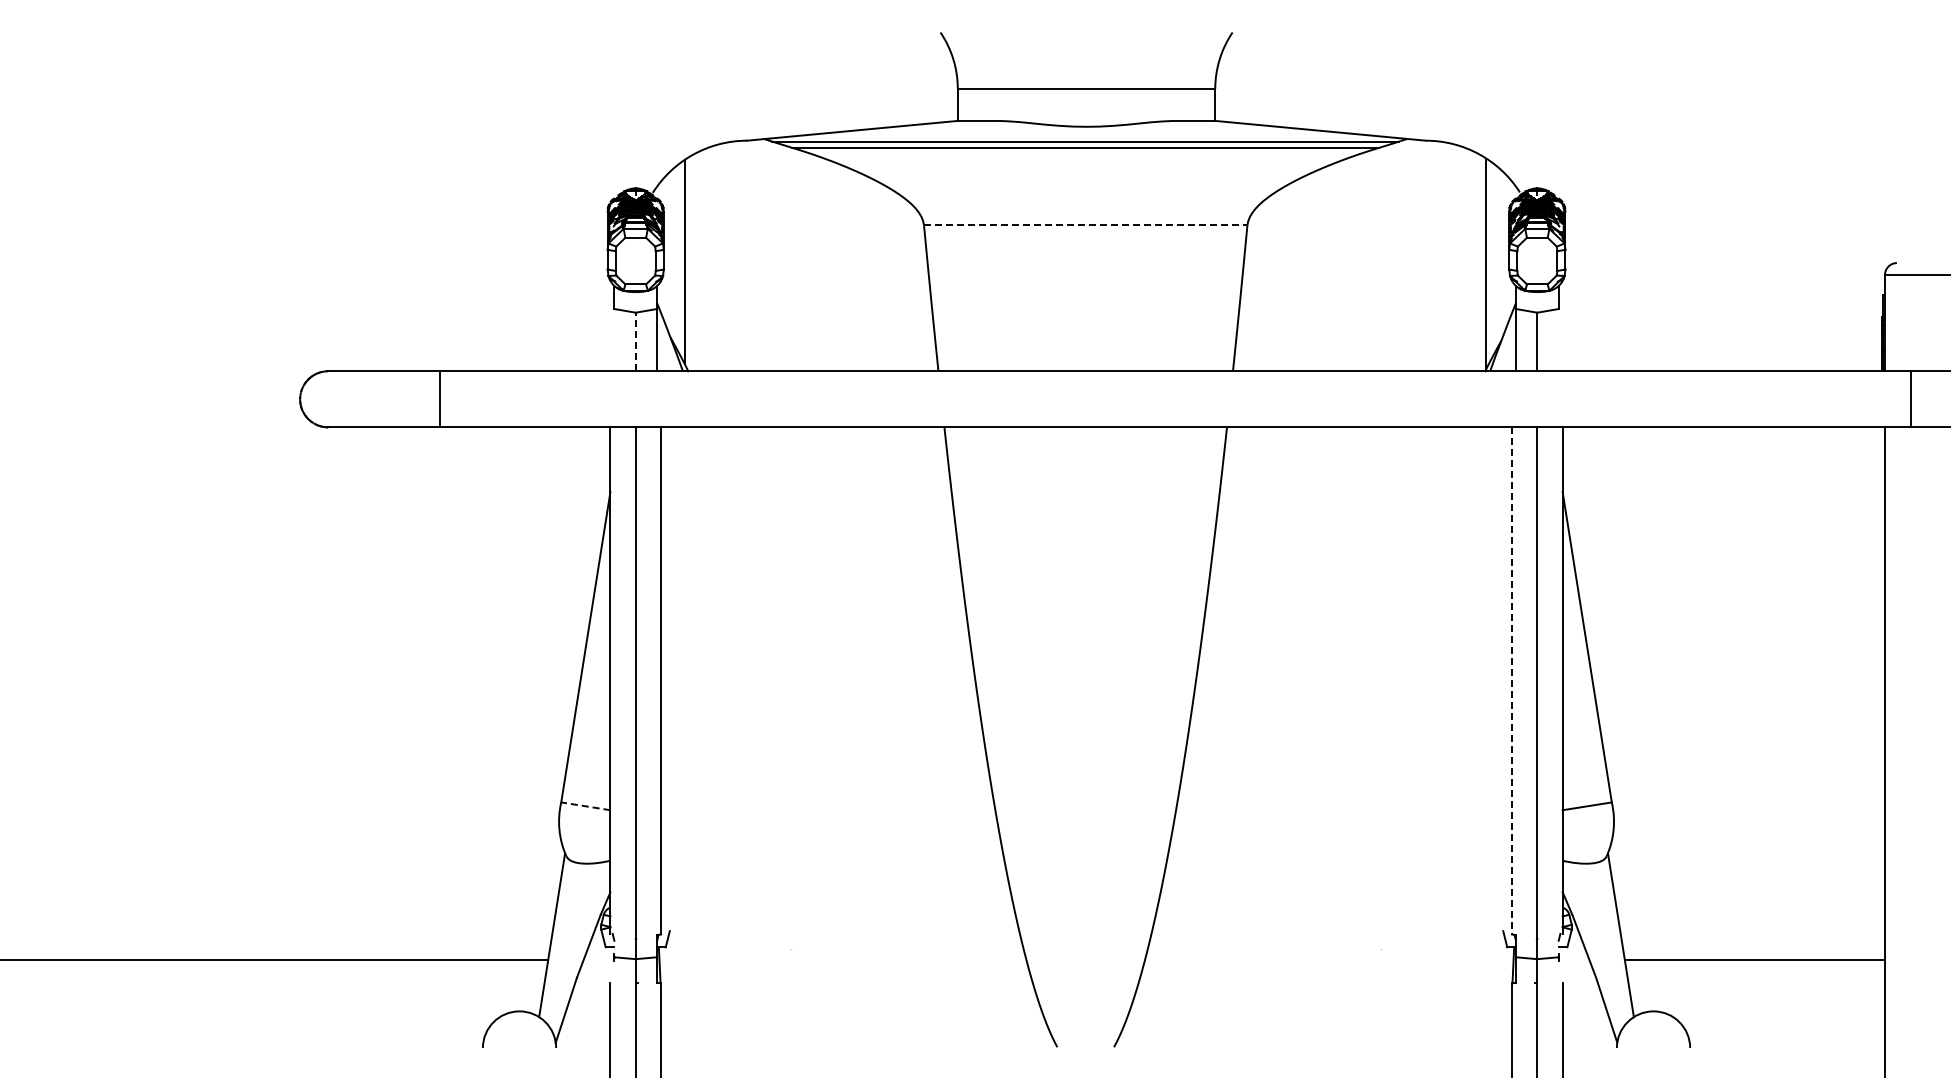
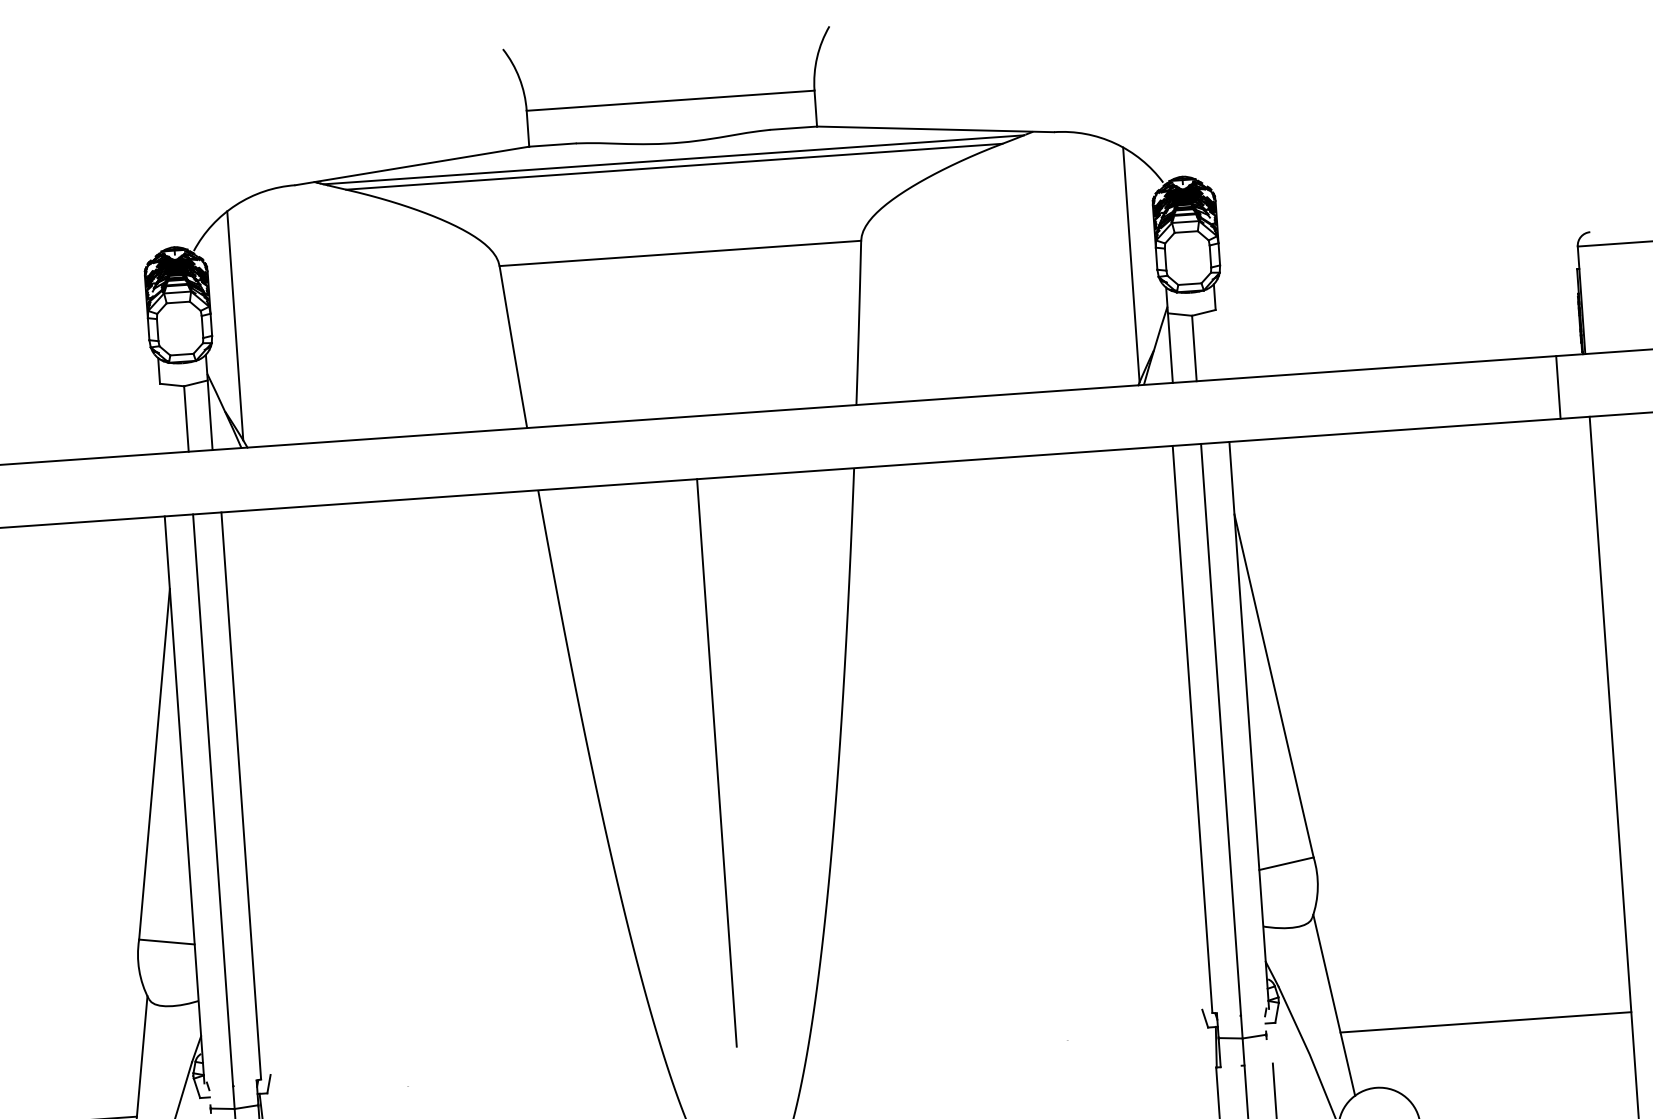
line: (1085, 225) -> (680, 253), dashed -> solid
line: (635, 341) -> (186, 418), dashed -> solid
line: (1910, 399) -> (1557, 387), moved
line: (1086, 680) -> (716, 762), added
line: (1511, 680) -> (1191, 728), dashed -> solid
line: (585, 806) -> (166, 942), dashed -> solid

